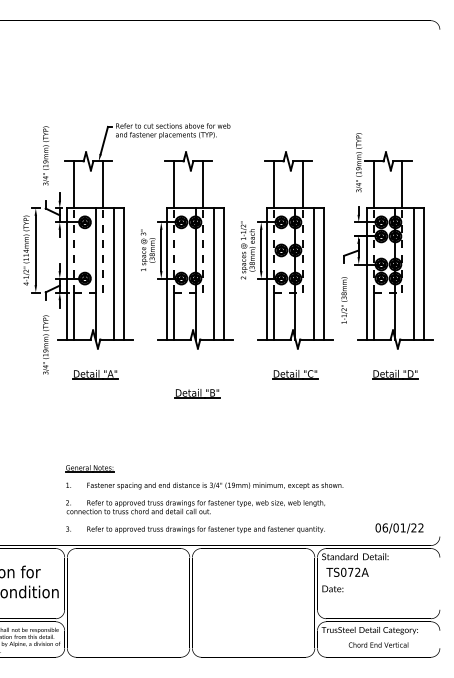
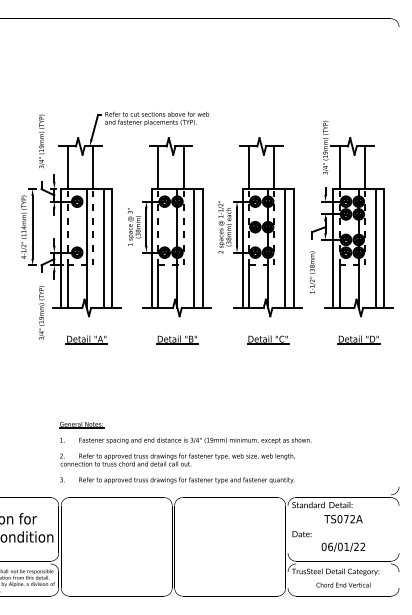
part: (197, 393) -> (177, 339), moved
text: (399, 528) -> (343, 547), moved
text: (347, 571) -> (343, 518), moved

